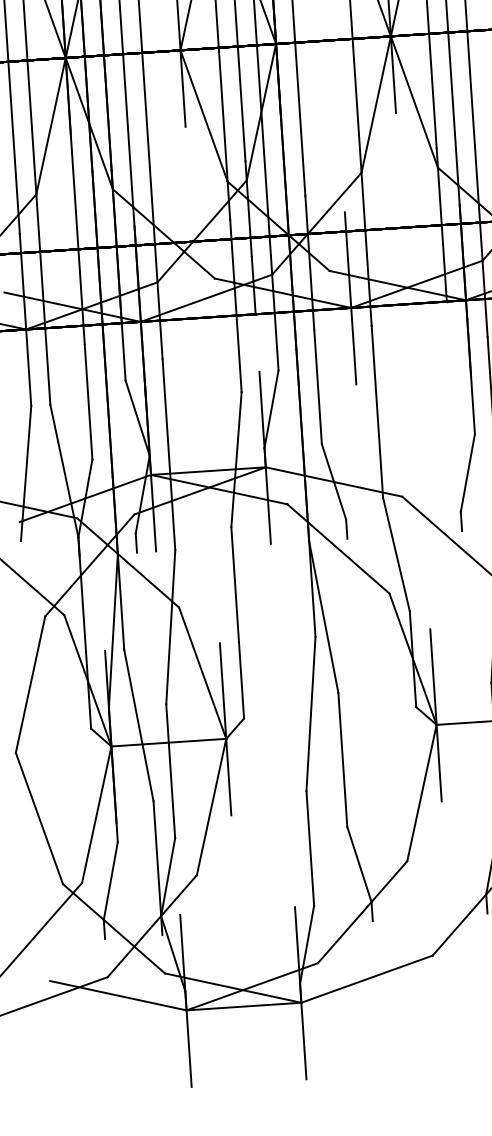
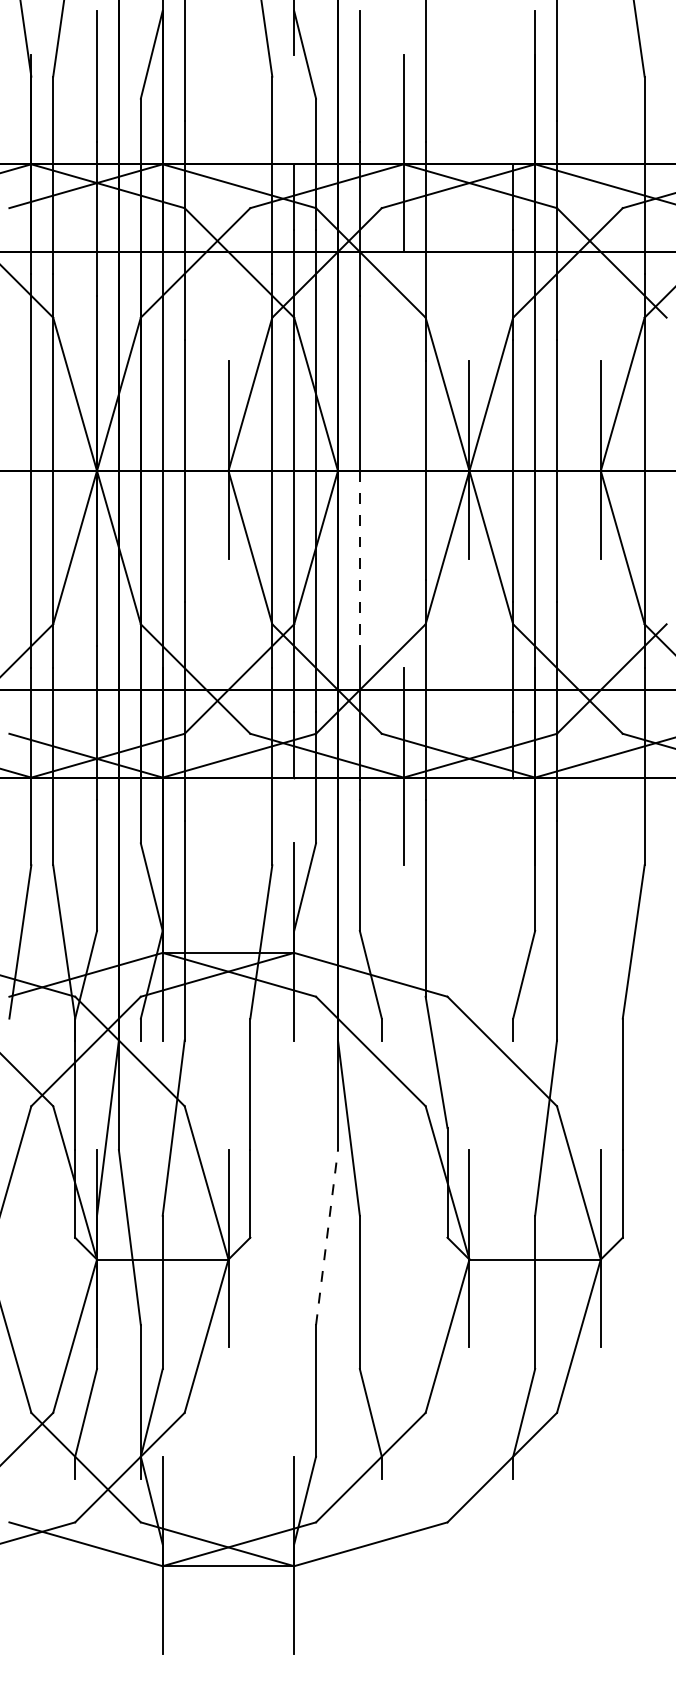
line: (299, 119) -> (359, 558), solid -> dashed
line: (311, 713) -> (327, 1237), solid -> dashed

